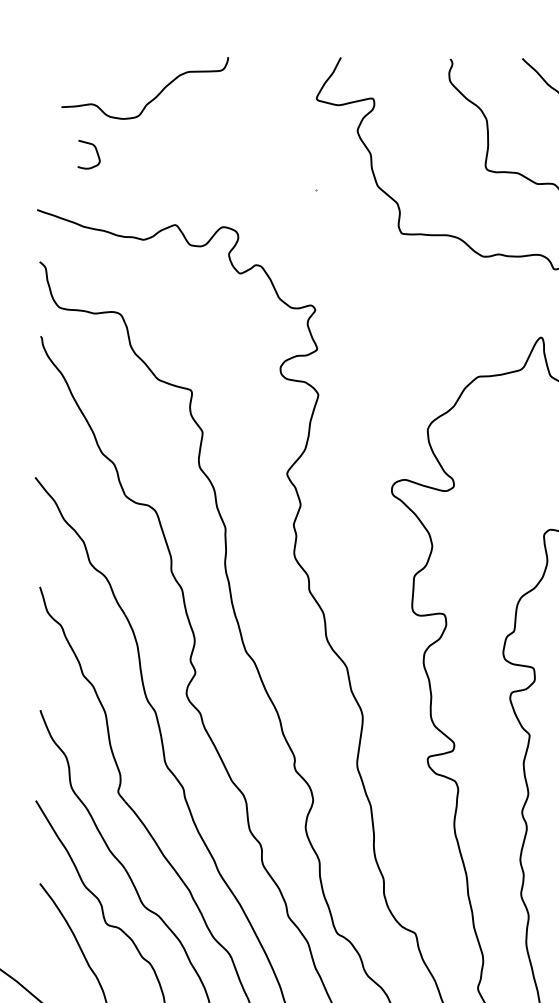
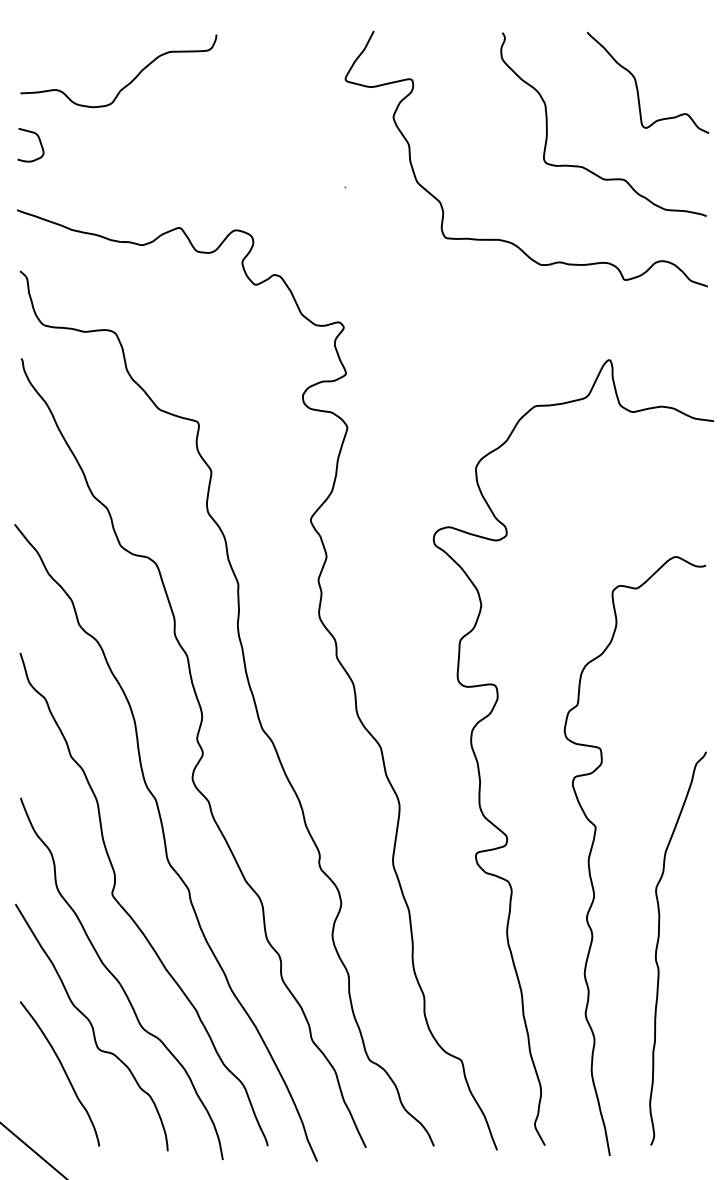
part: (151, 99) -> (126, 84), moved
curve: (96, 152) -> (39, 142), moved

